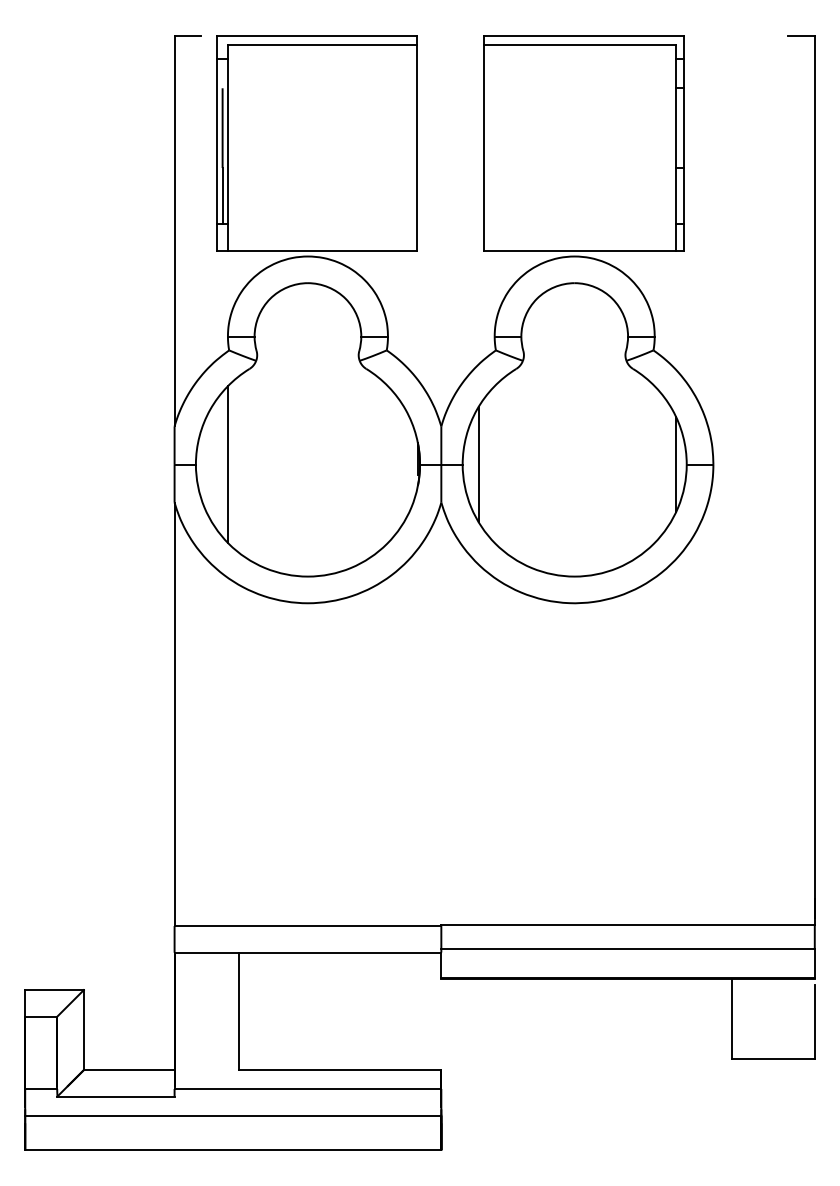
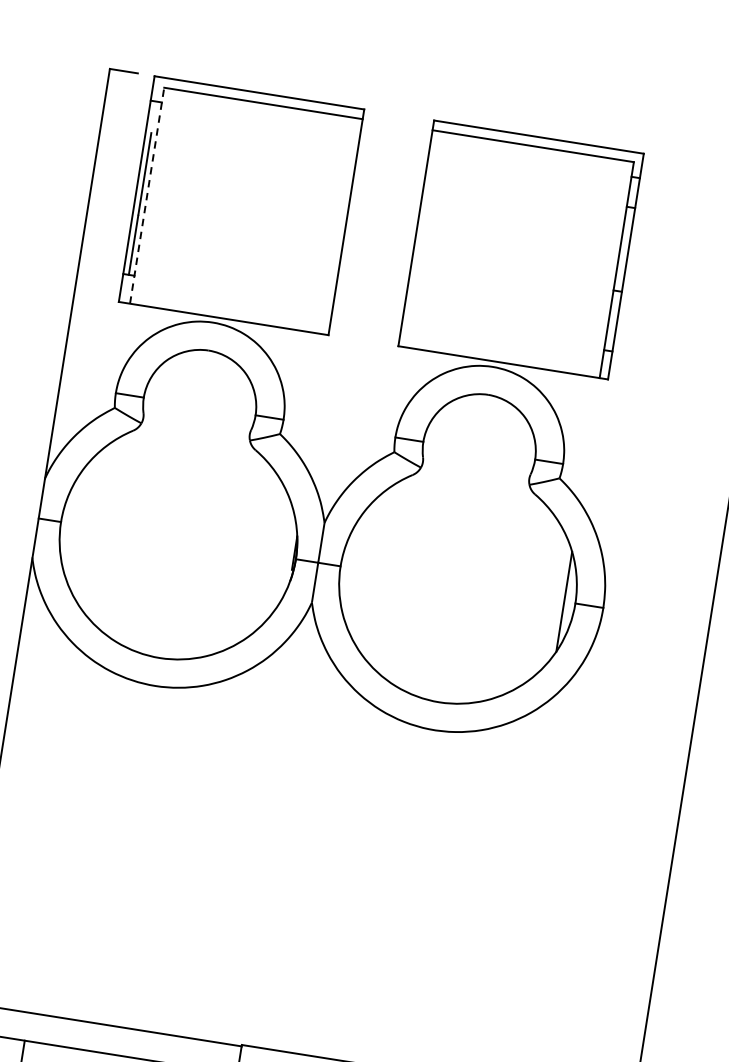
line: (227, 147) -> (146, 195), solid -> dashed
line: (227, 464) -> (94, 527), removed
line: (478, 464) -> (357, 568), removed

